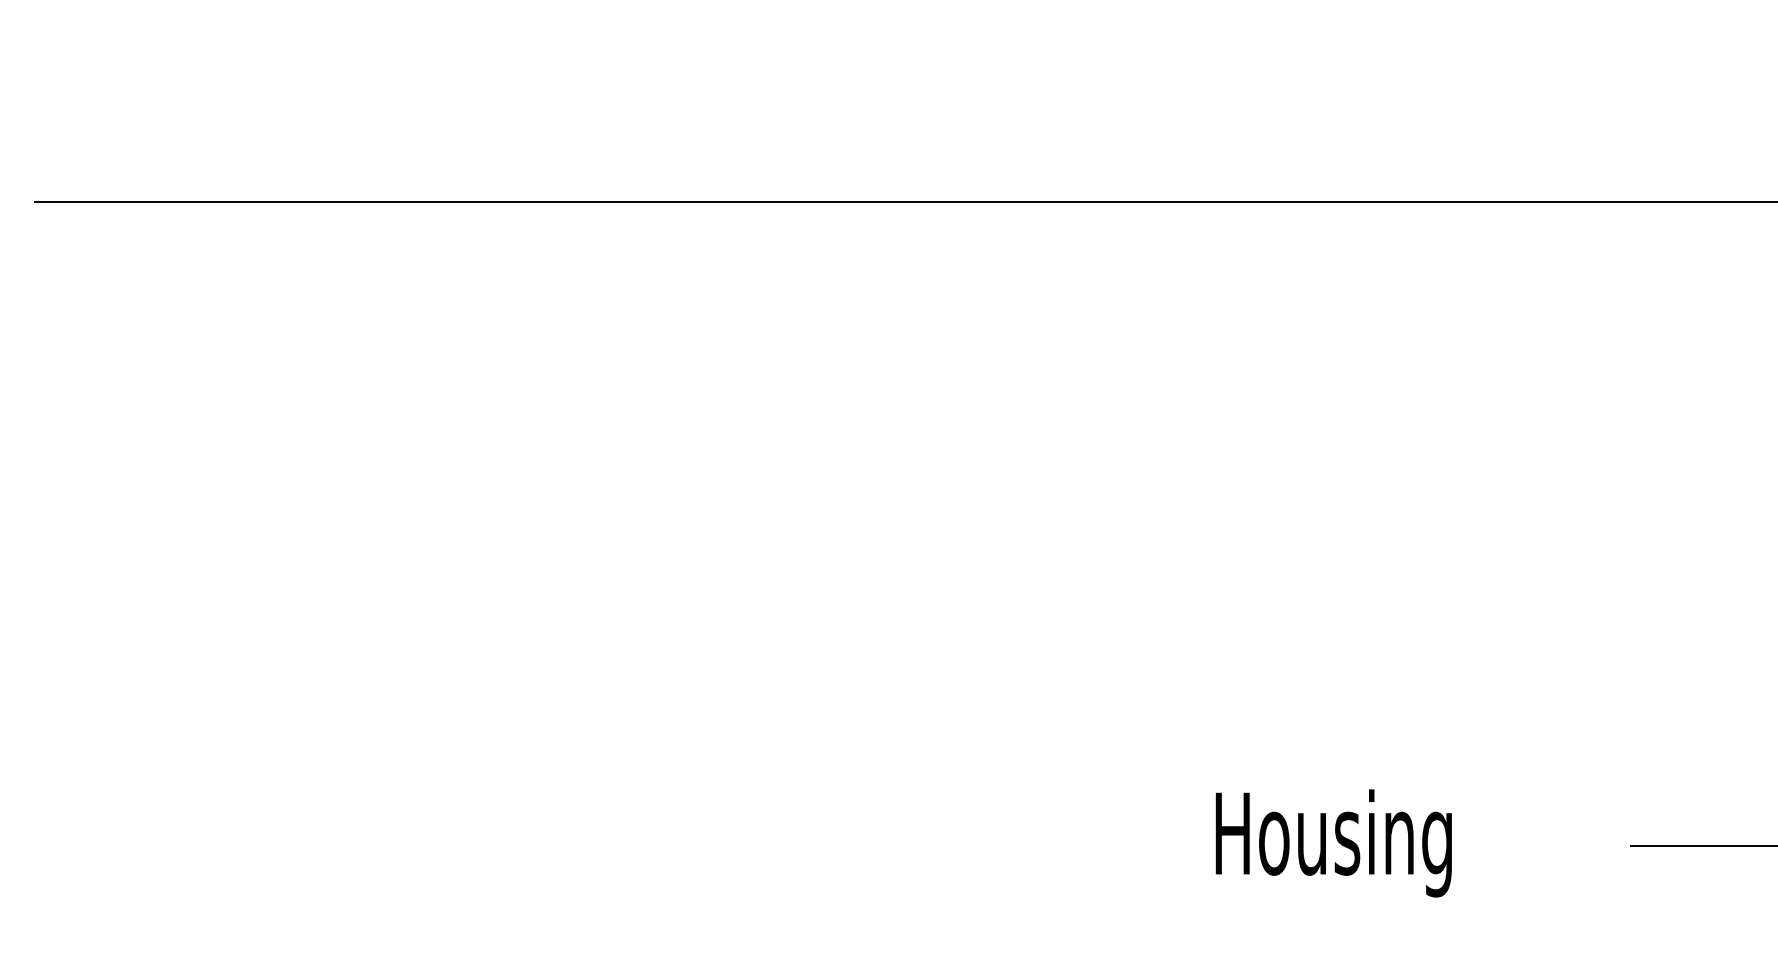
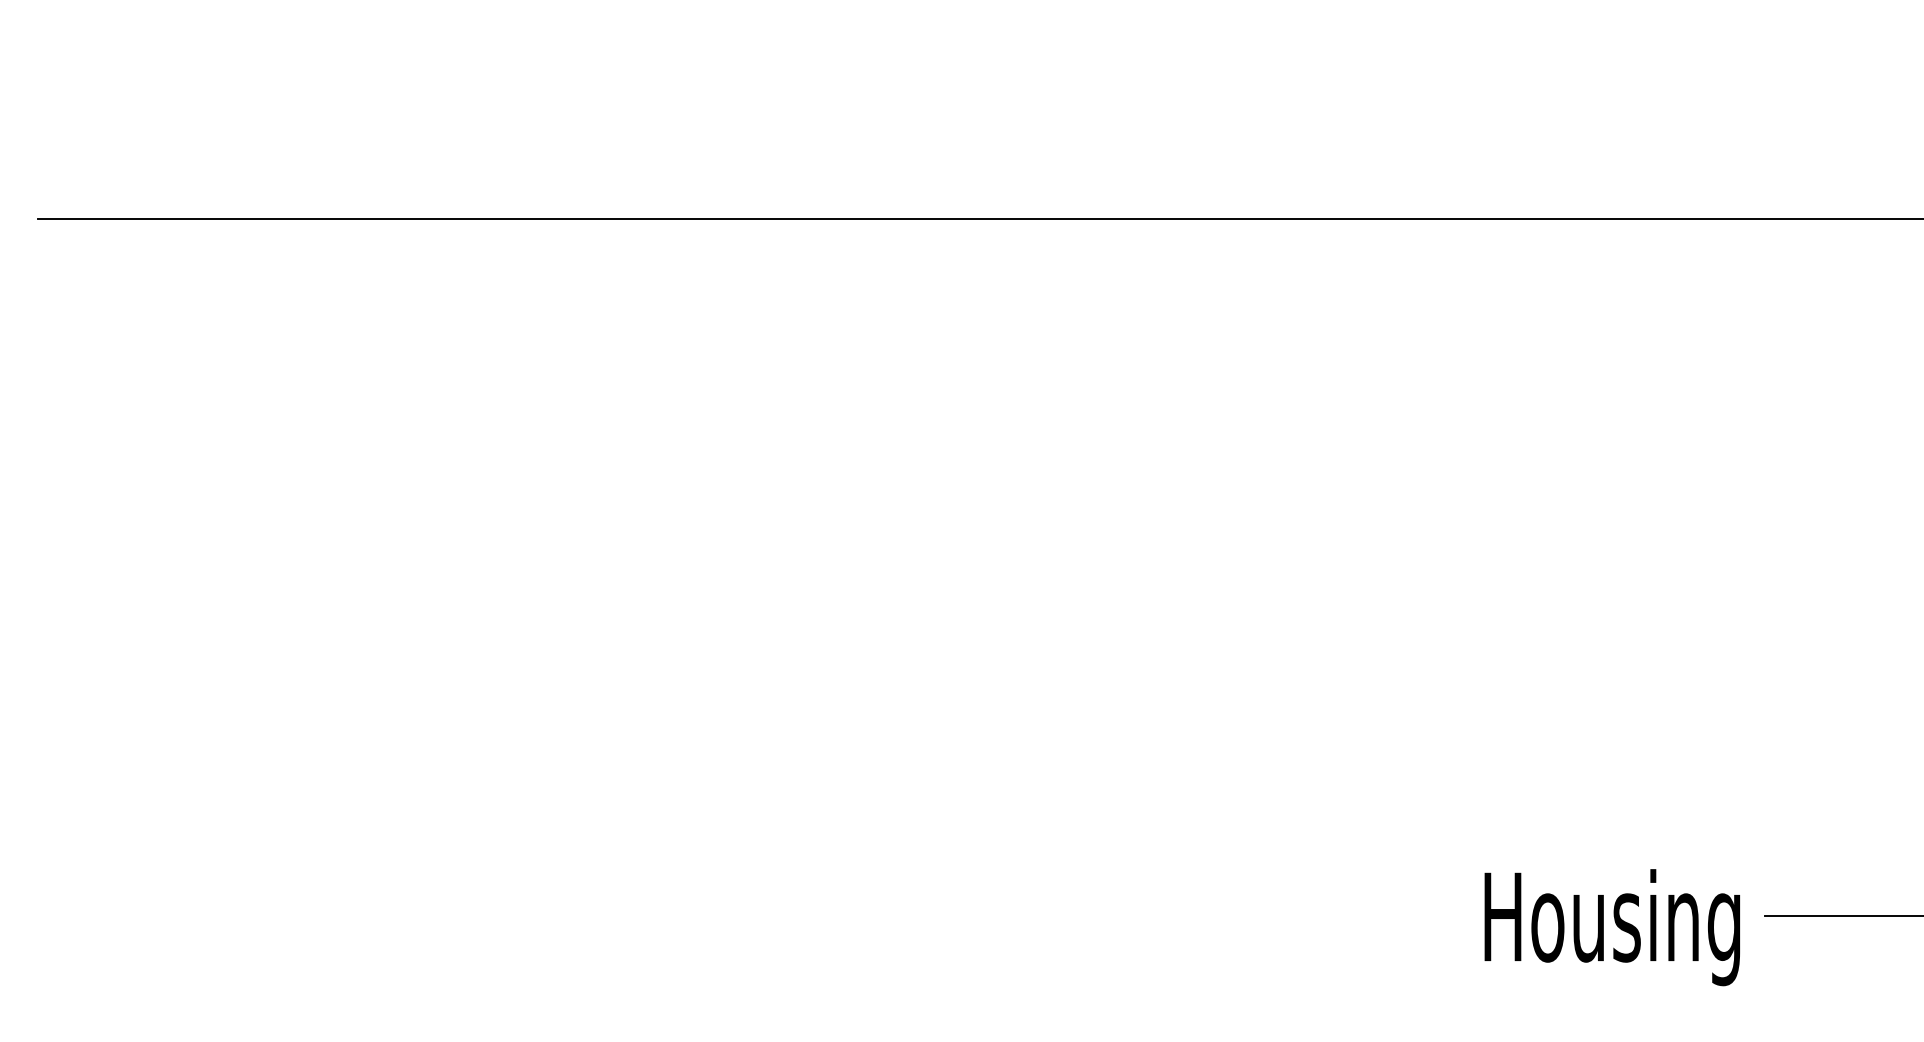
text: (1333, 843) -> (1611, 927), moved

